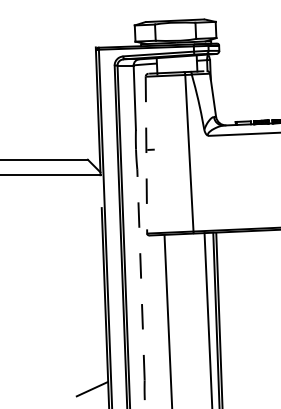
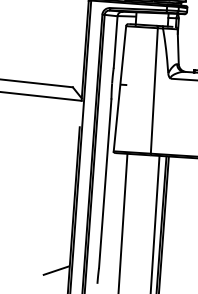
line: (146, 155) -> (119, 89), dashed -> solid
line: (140, 274) -> (104, 183), dashed -> solid

